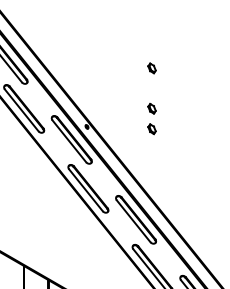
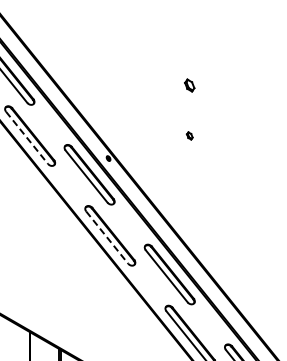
part: (151, 108) -> (189, 135), size x0.6
line: (22, 110) -> (27, 137), solid -> dashed
part: (151, 129) -> (189, 161), removed
line: (86, 190) -> (107, 237), solid -> dashed

